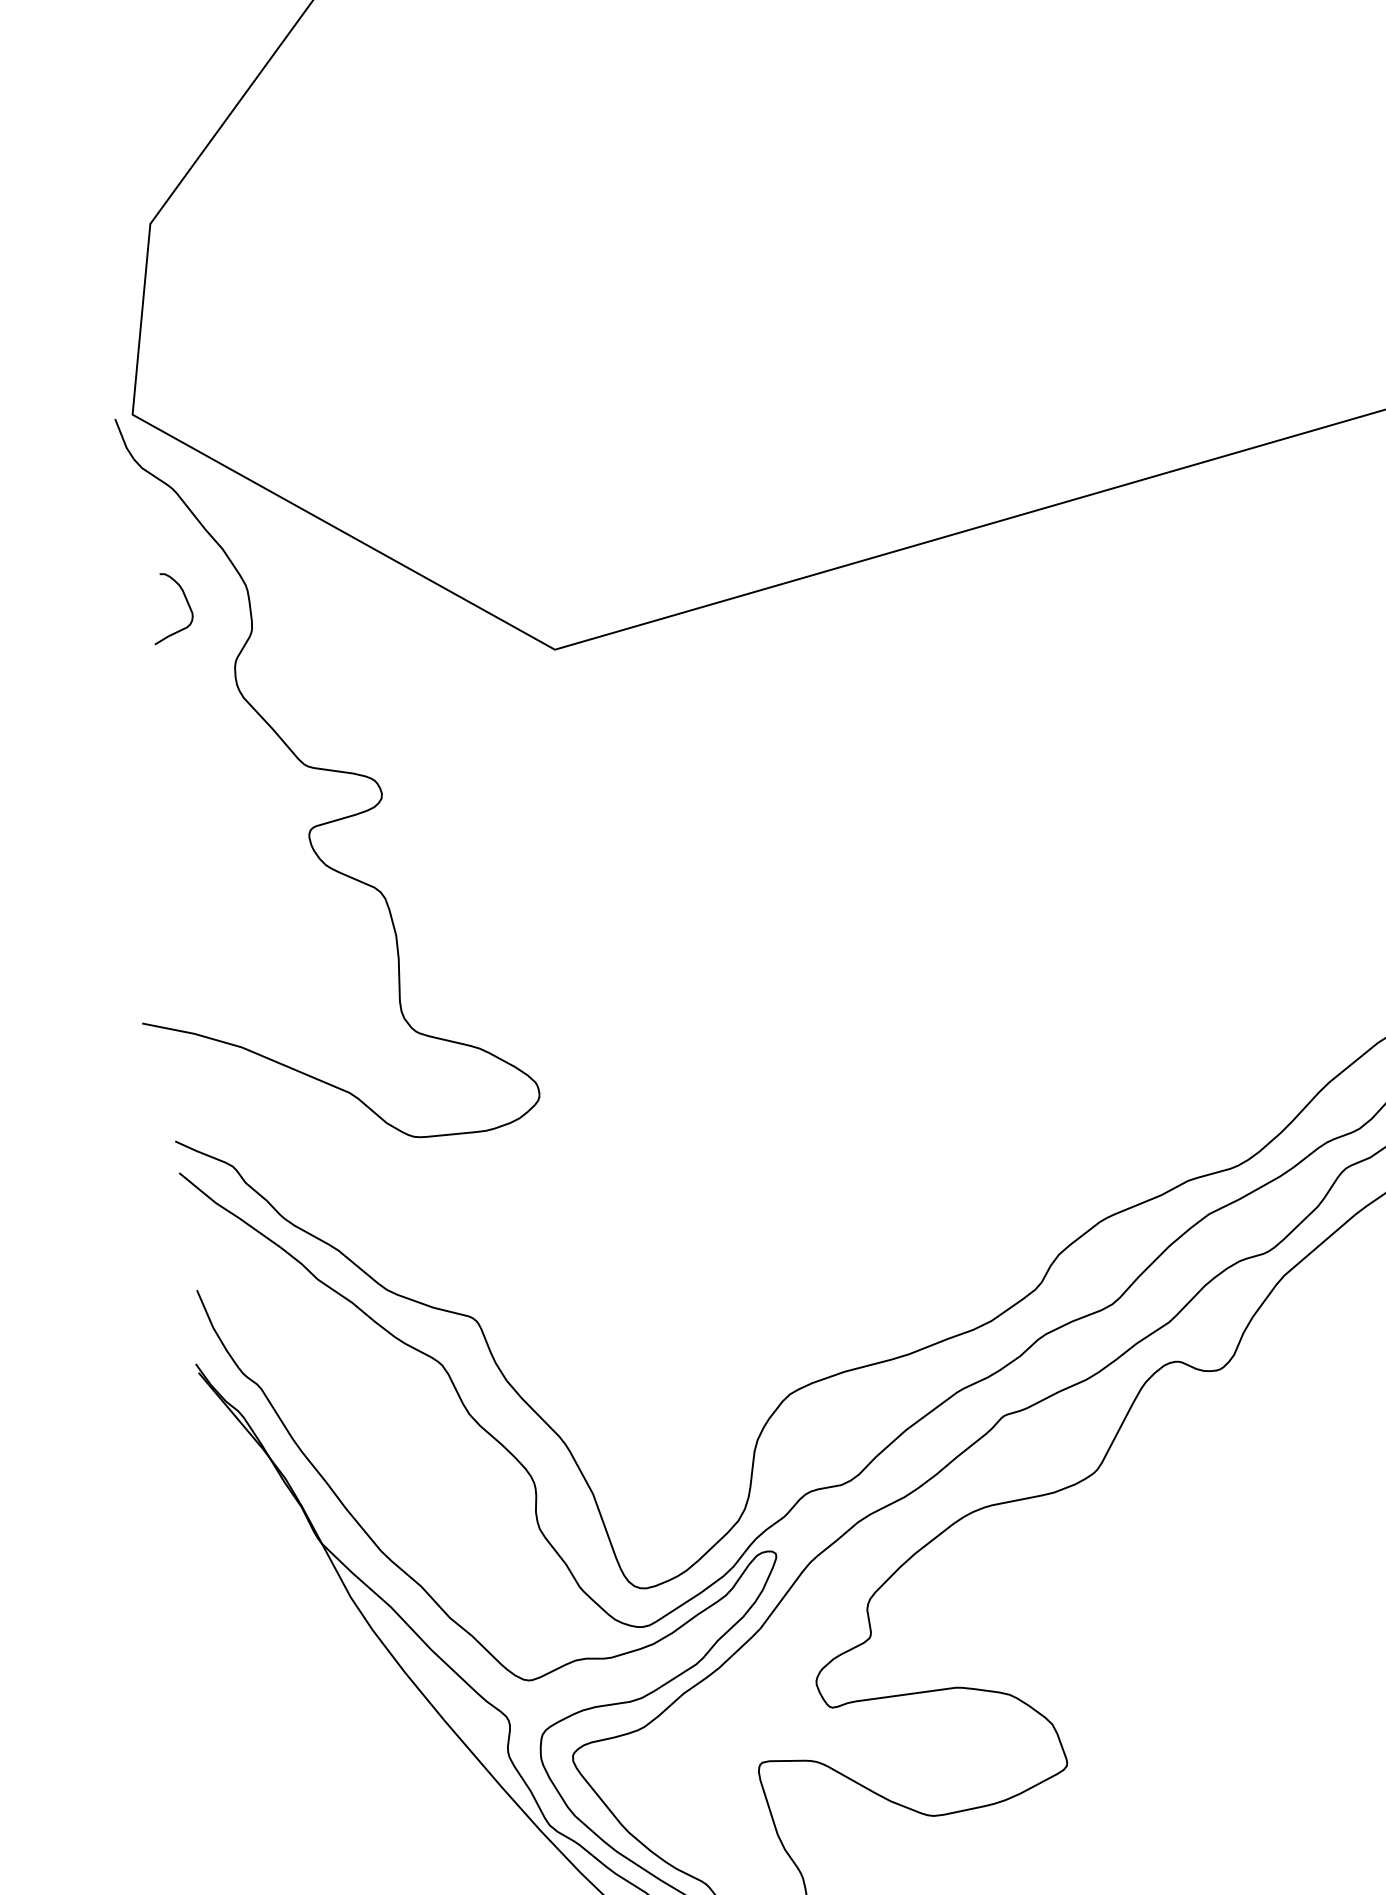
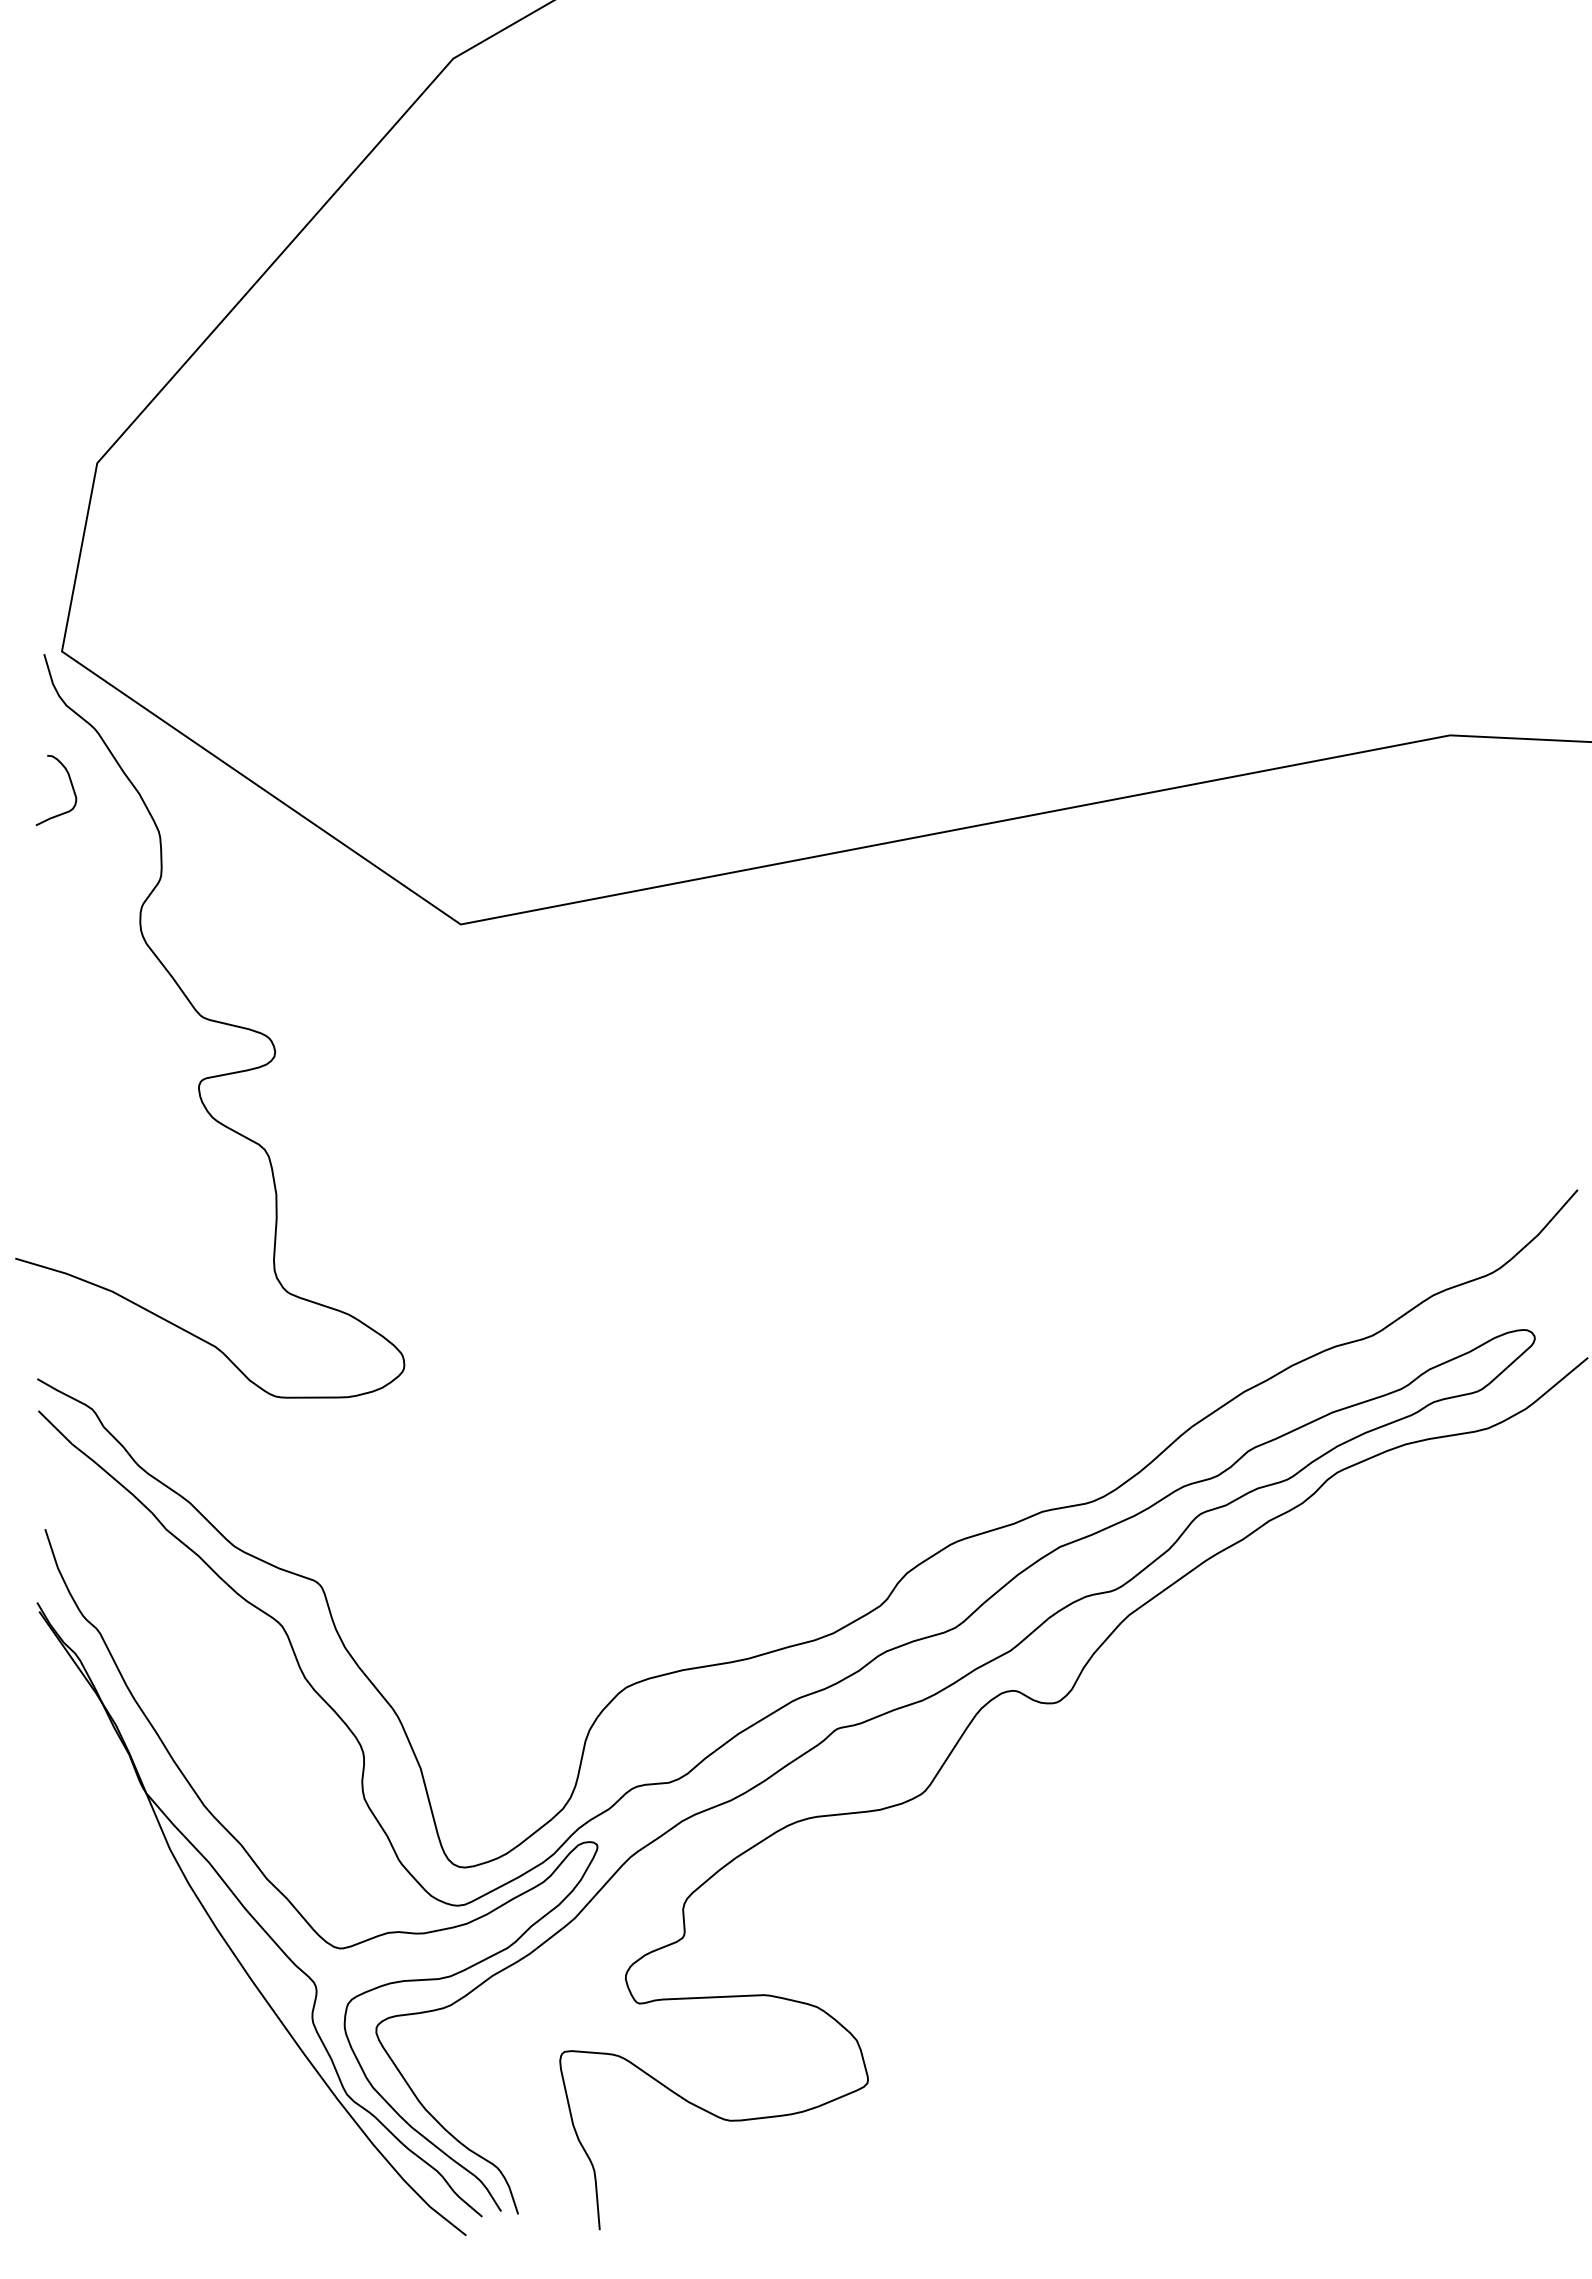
curve: (186, 602) -> (71, 786), moved

